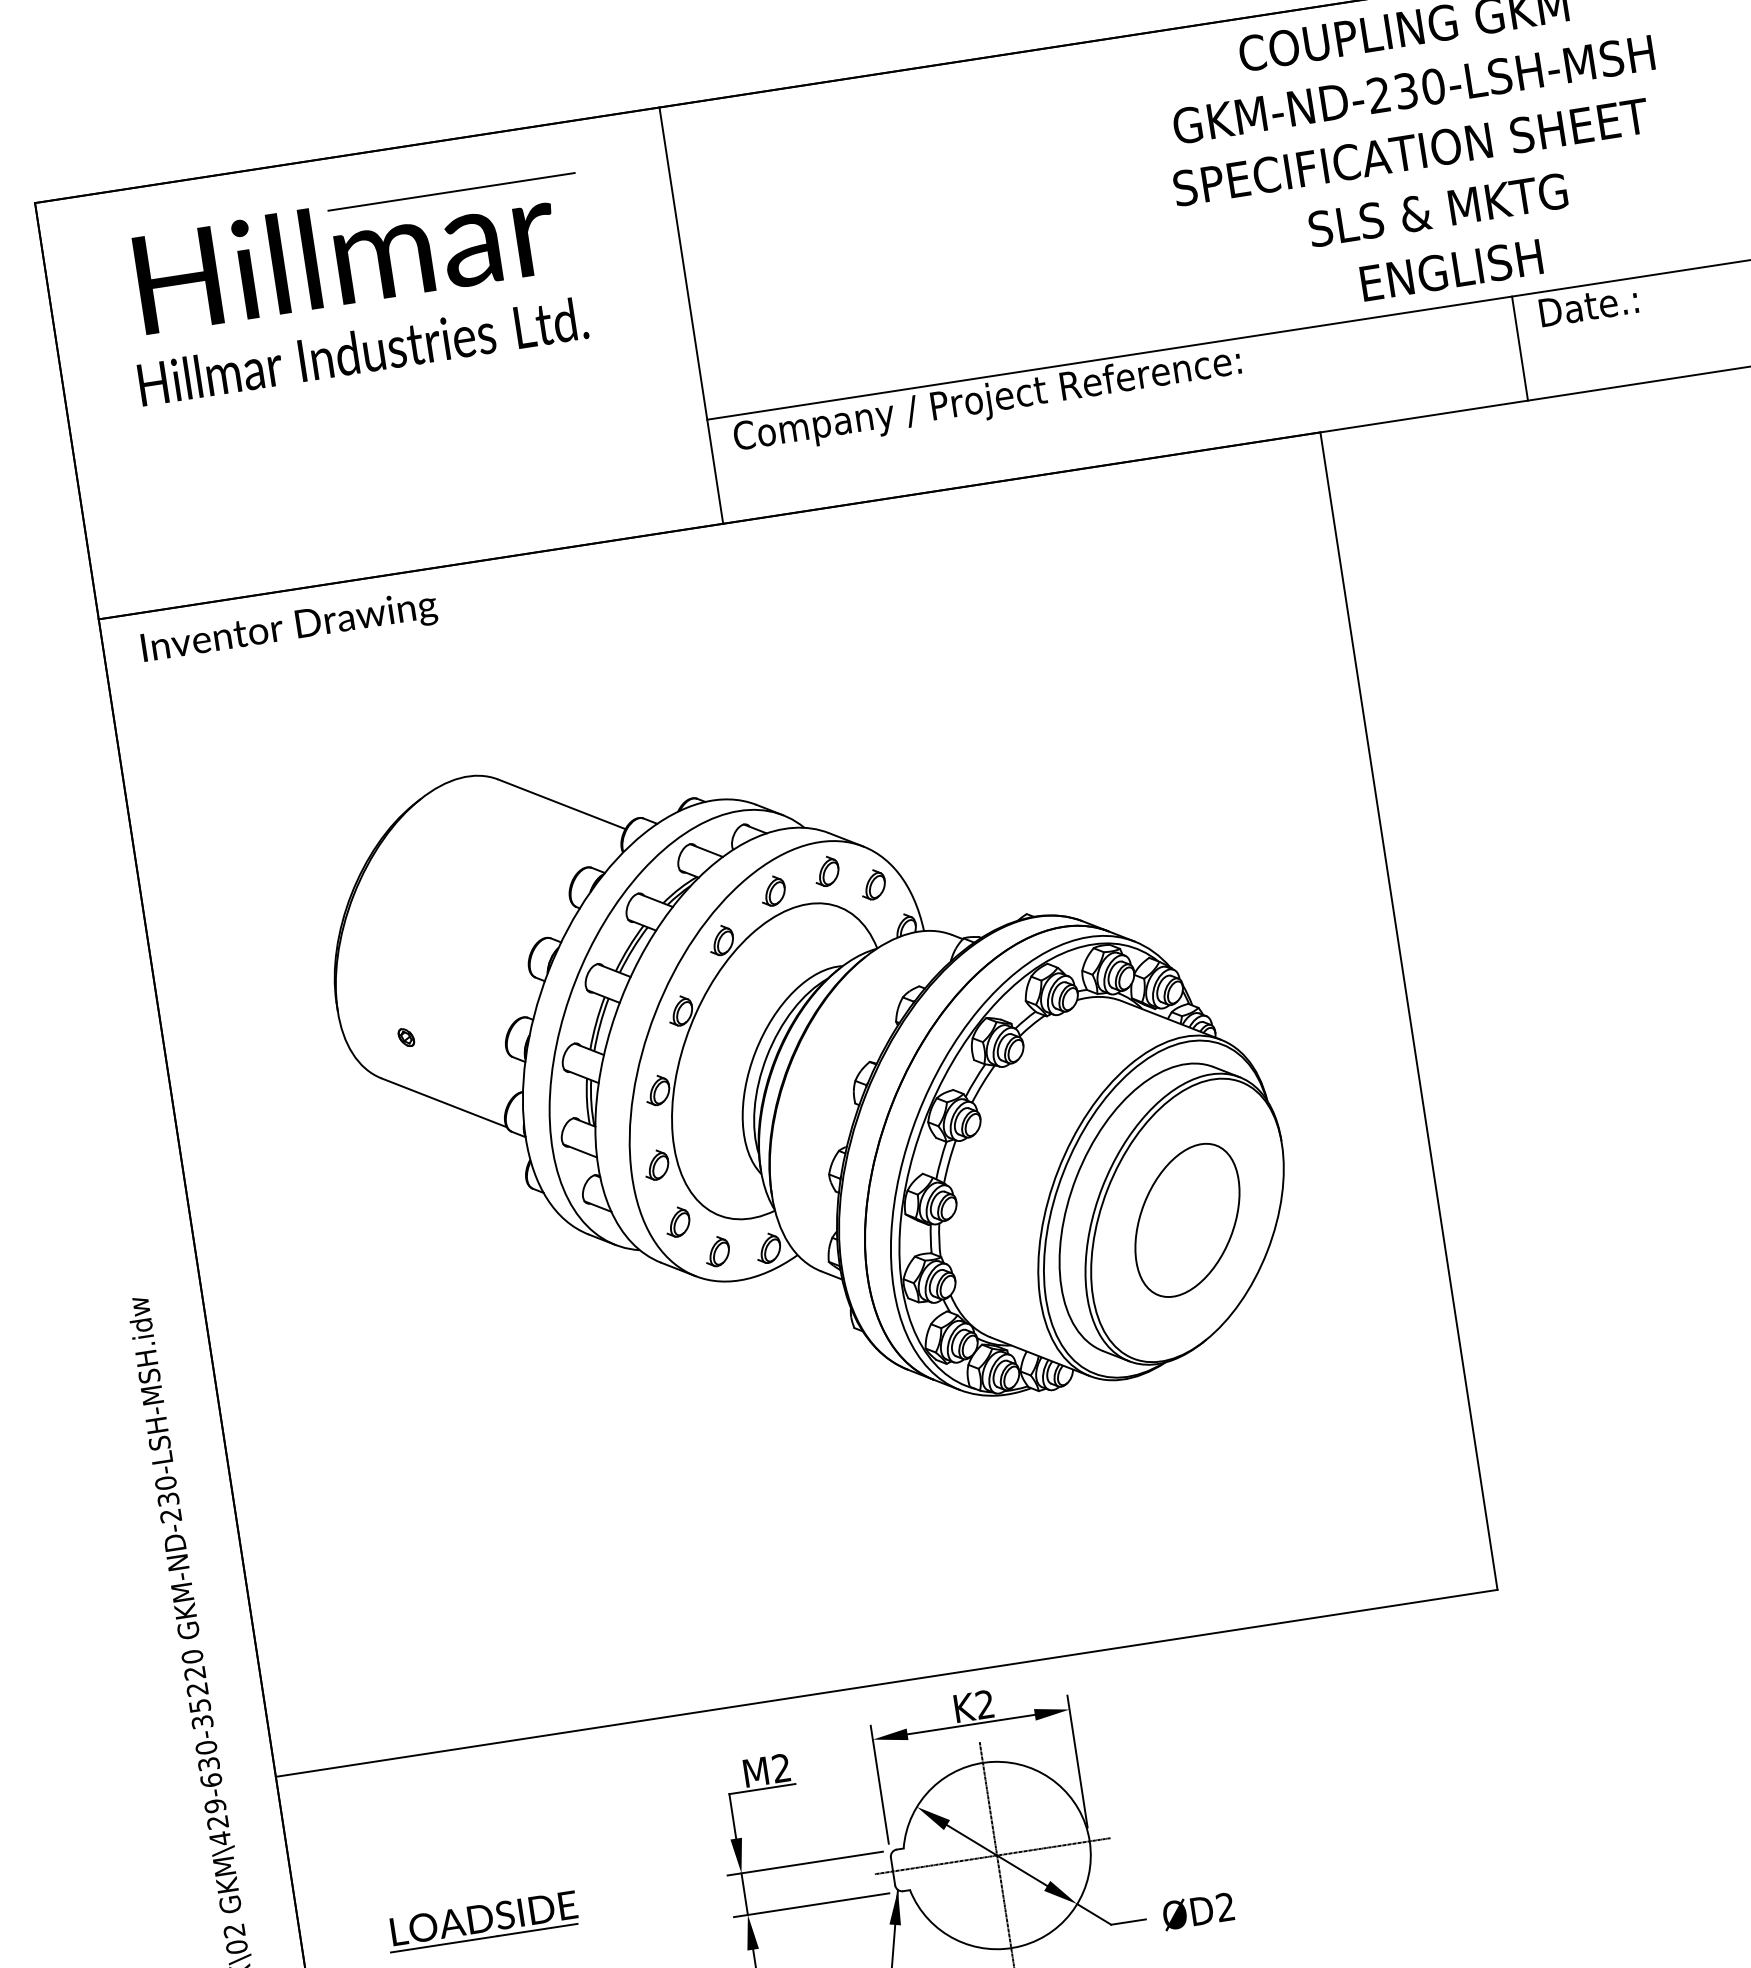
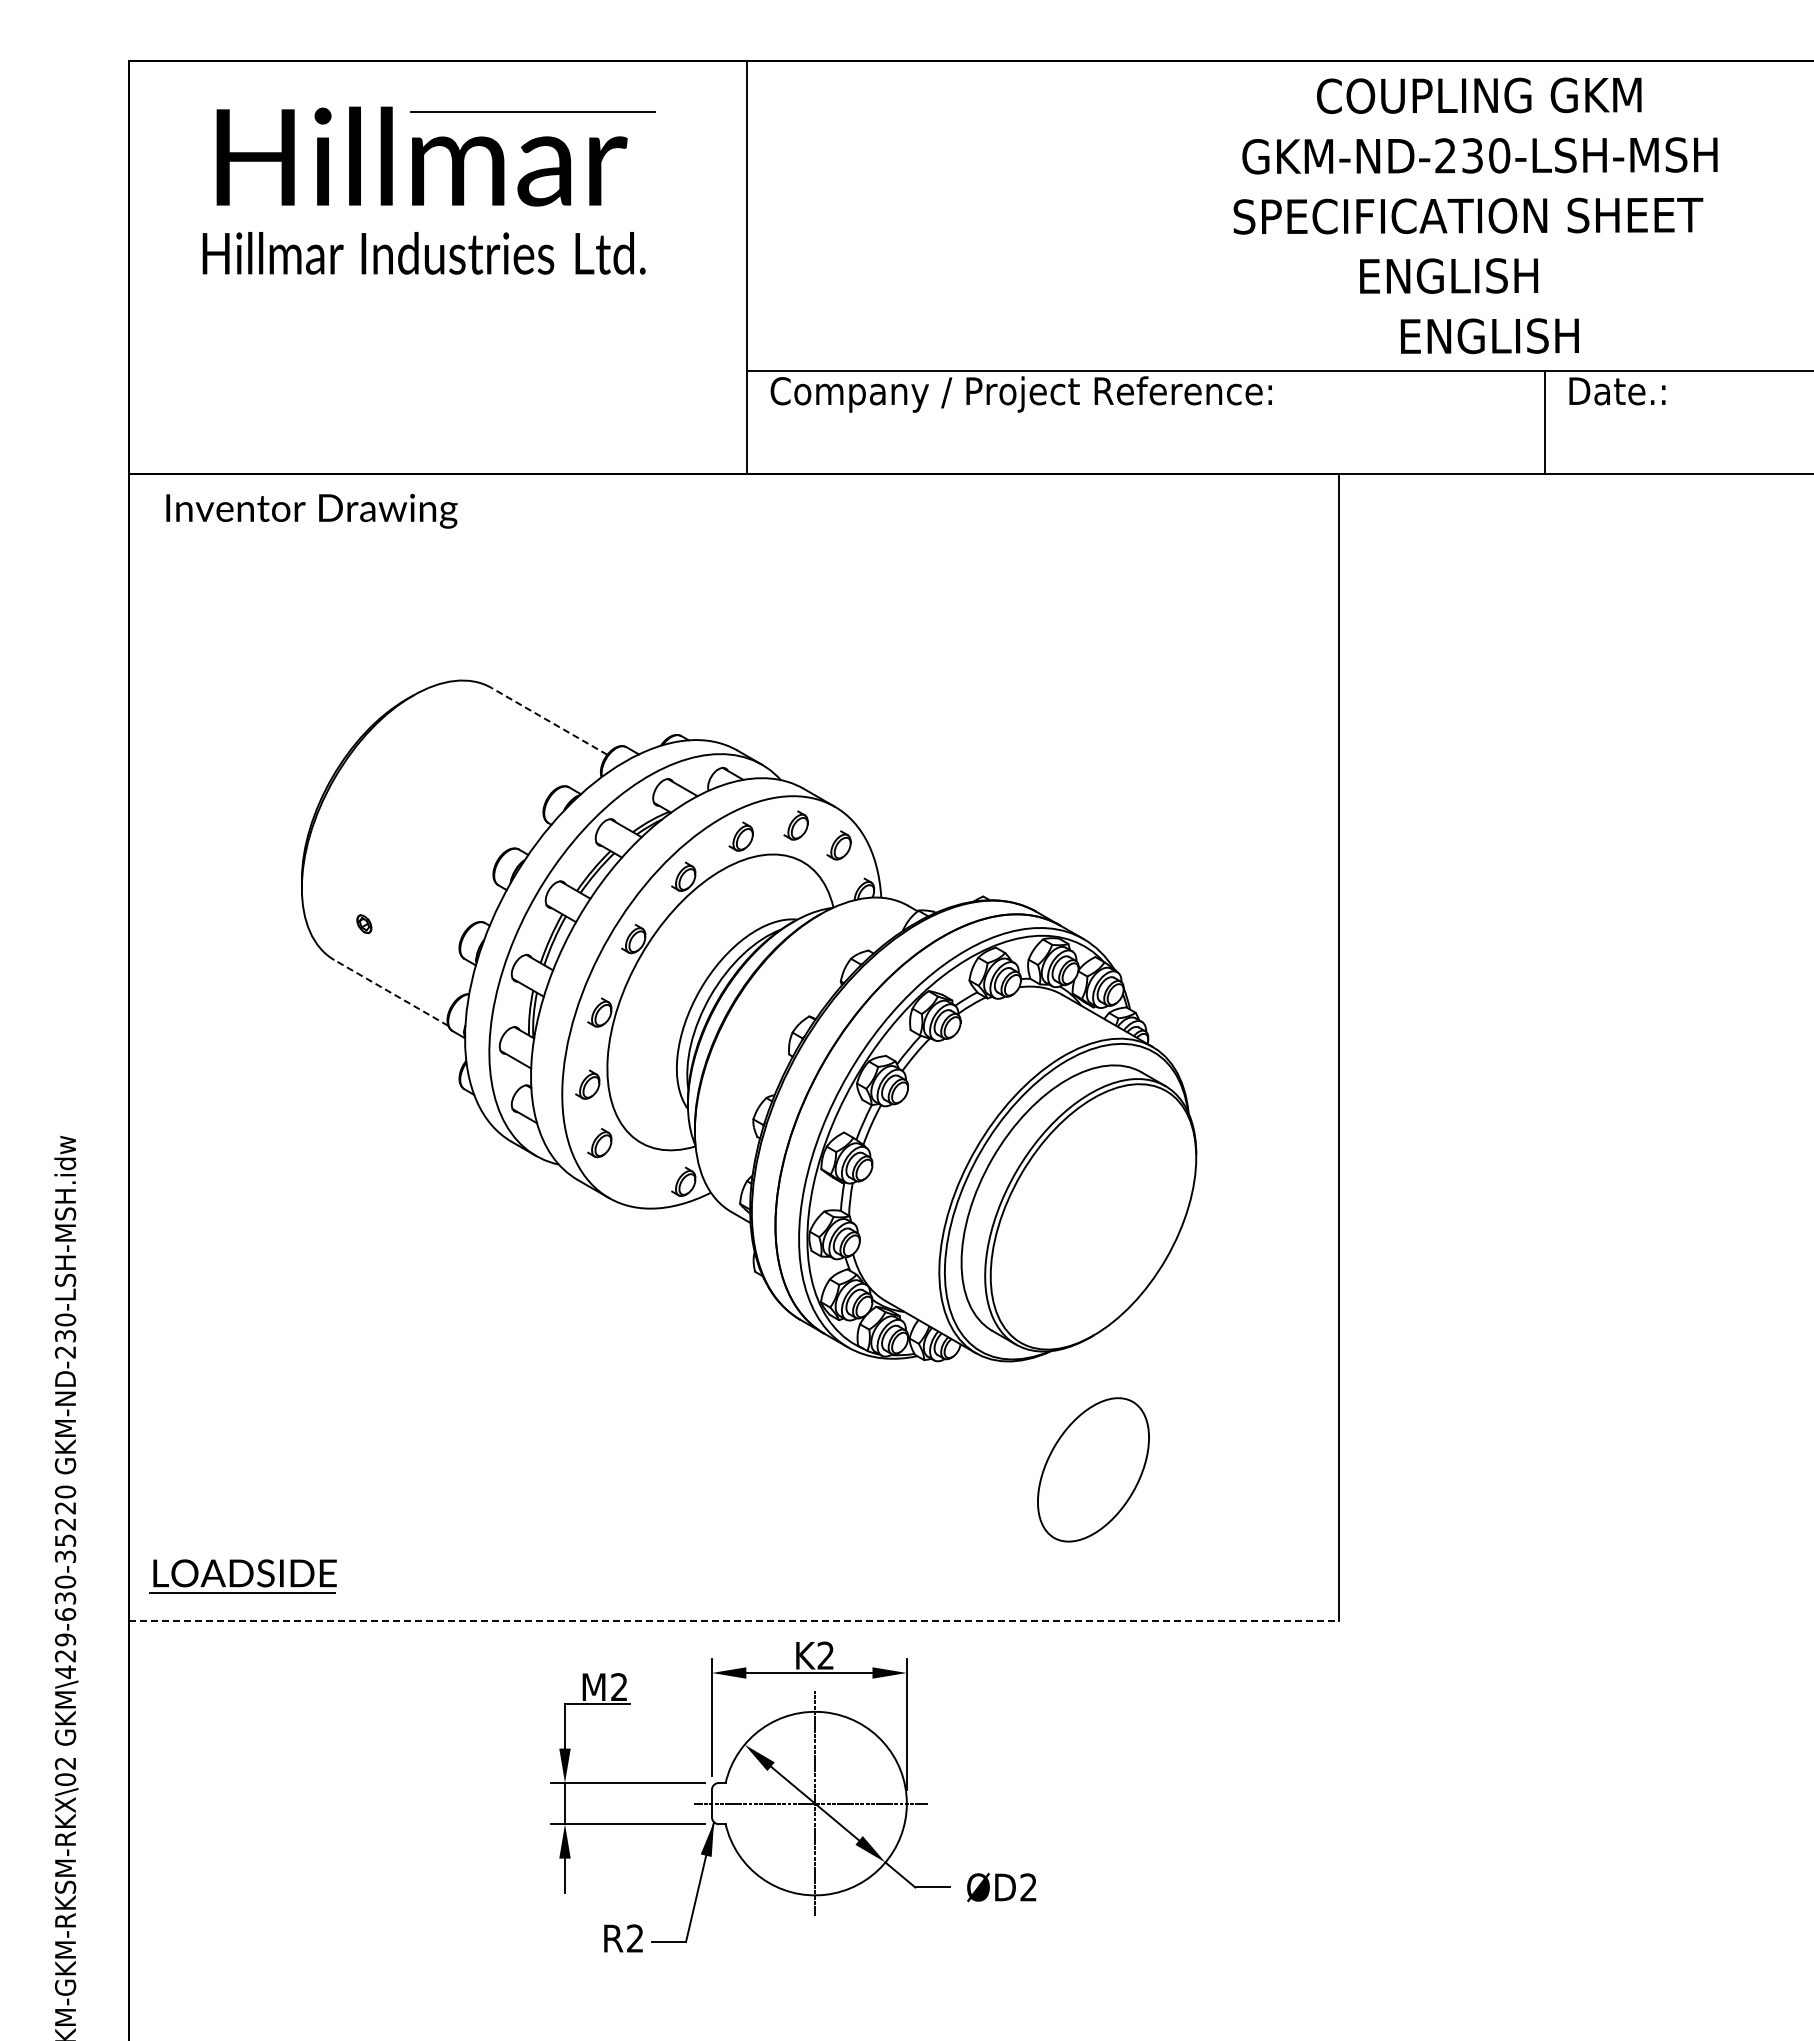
text: (1437, 209) -> (1485, 275), SLS & MKTG -> ENGLISH
line: (561, 804) -> (549, 721), solid -> dashed
line: (444, 1102) -> (391, 992), solid -> dashed
part: (1187, 1220) -> (1093, 1469), moved
part: (717, 1251) -> (633, 1177), removed
line: (887, 1683) -> (734, 1620), solid -> dashed
part: (481, 1921) -> (242, 1576), moved

